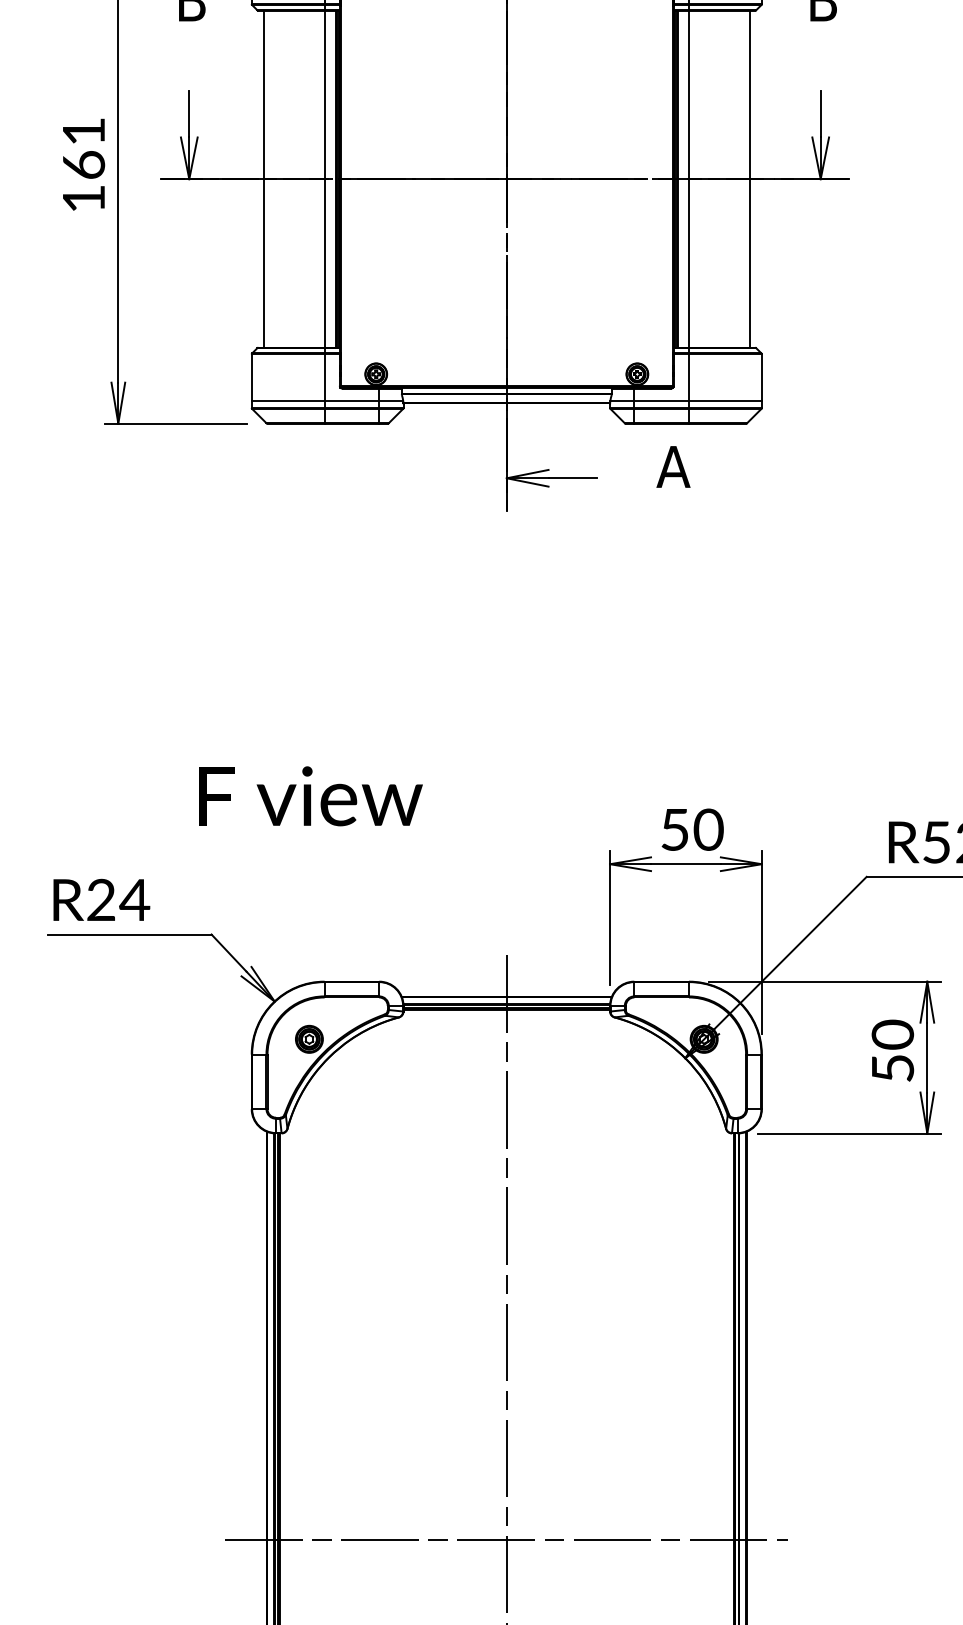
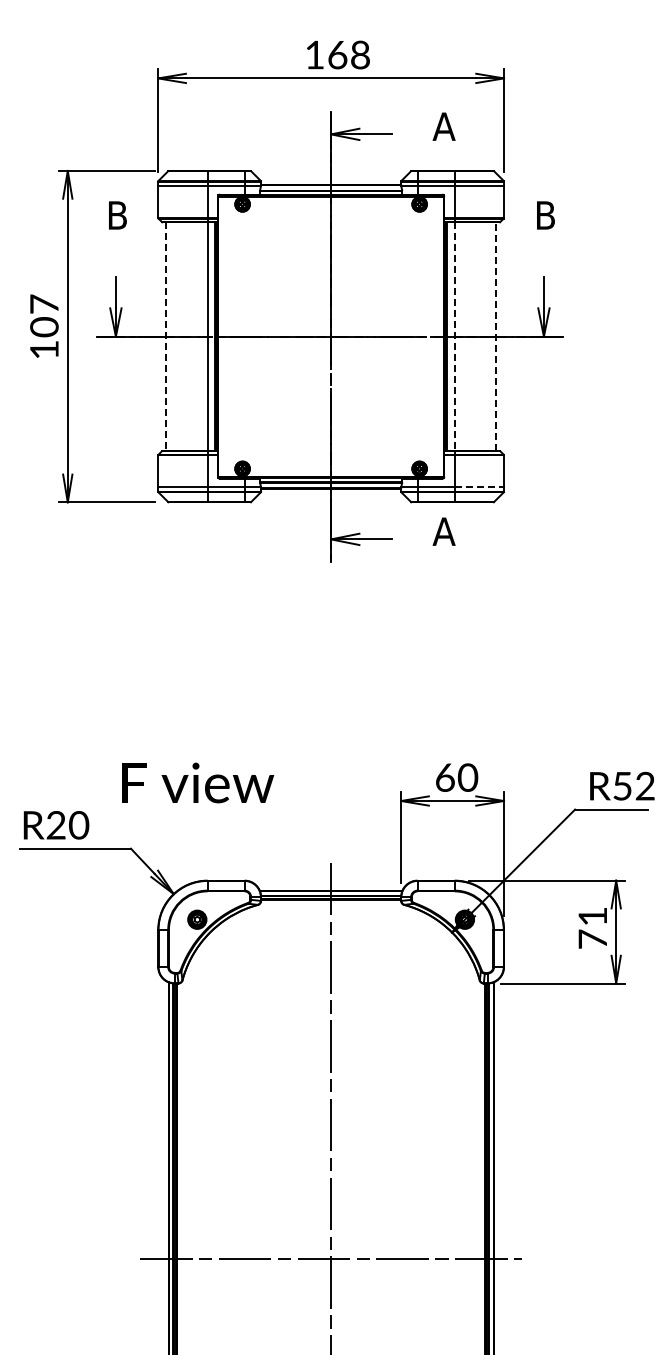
text: (83, 148) -> (44, 315), 161 -> 107
line: (749, 179) -> (495, 336), solid -> dashed
line: (263, 180) -> (166, 337), solid -> dashed
line: (688, 180) -> (454, 337), solid -> dashed
line: (725, 400) -> (479, 486), solid -> dashed
text: (311, 795) -> (198, 782), moved
text: (675, 829) -> (445, 777), 50 -> 60
text: (134, 900) -> (78, 825), R24 -> R20
text: (892, 1050) -> (592, 927), 50 -> 71

